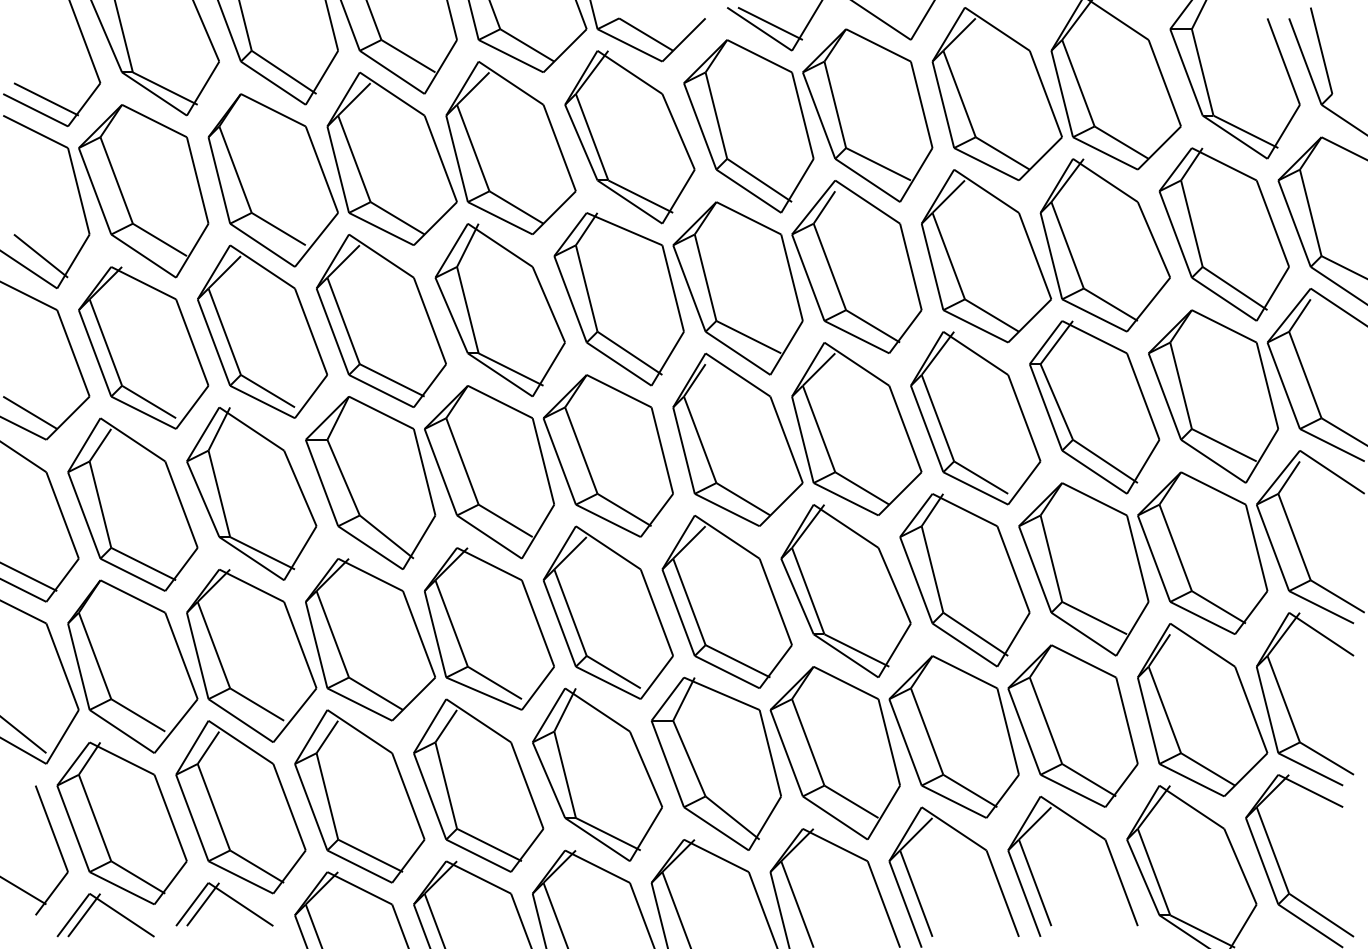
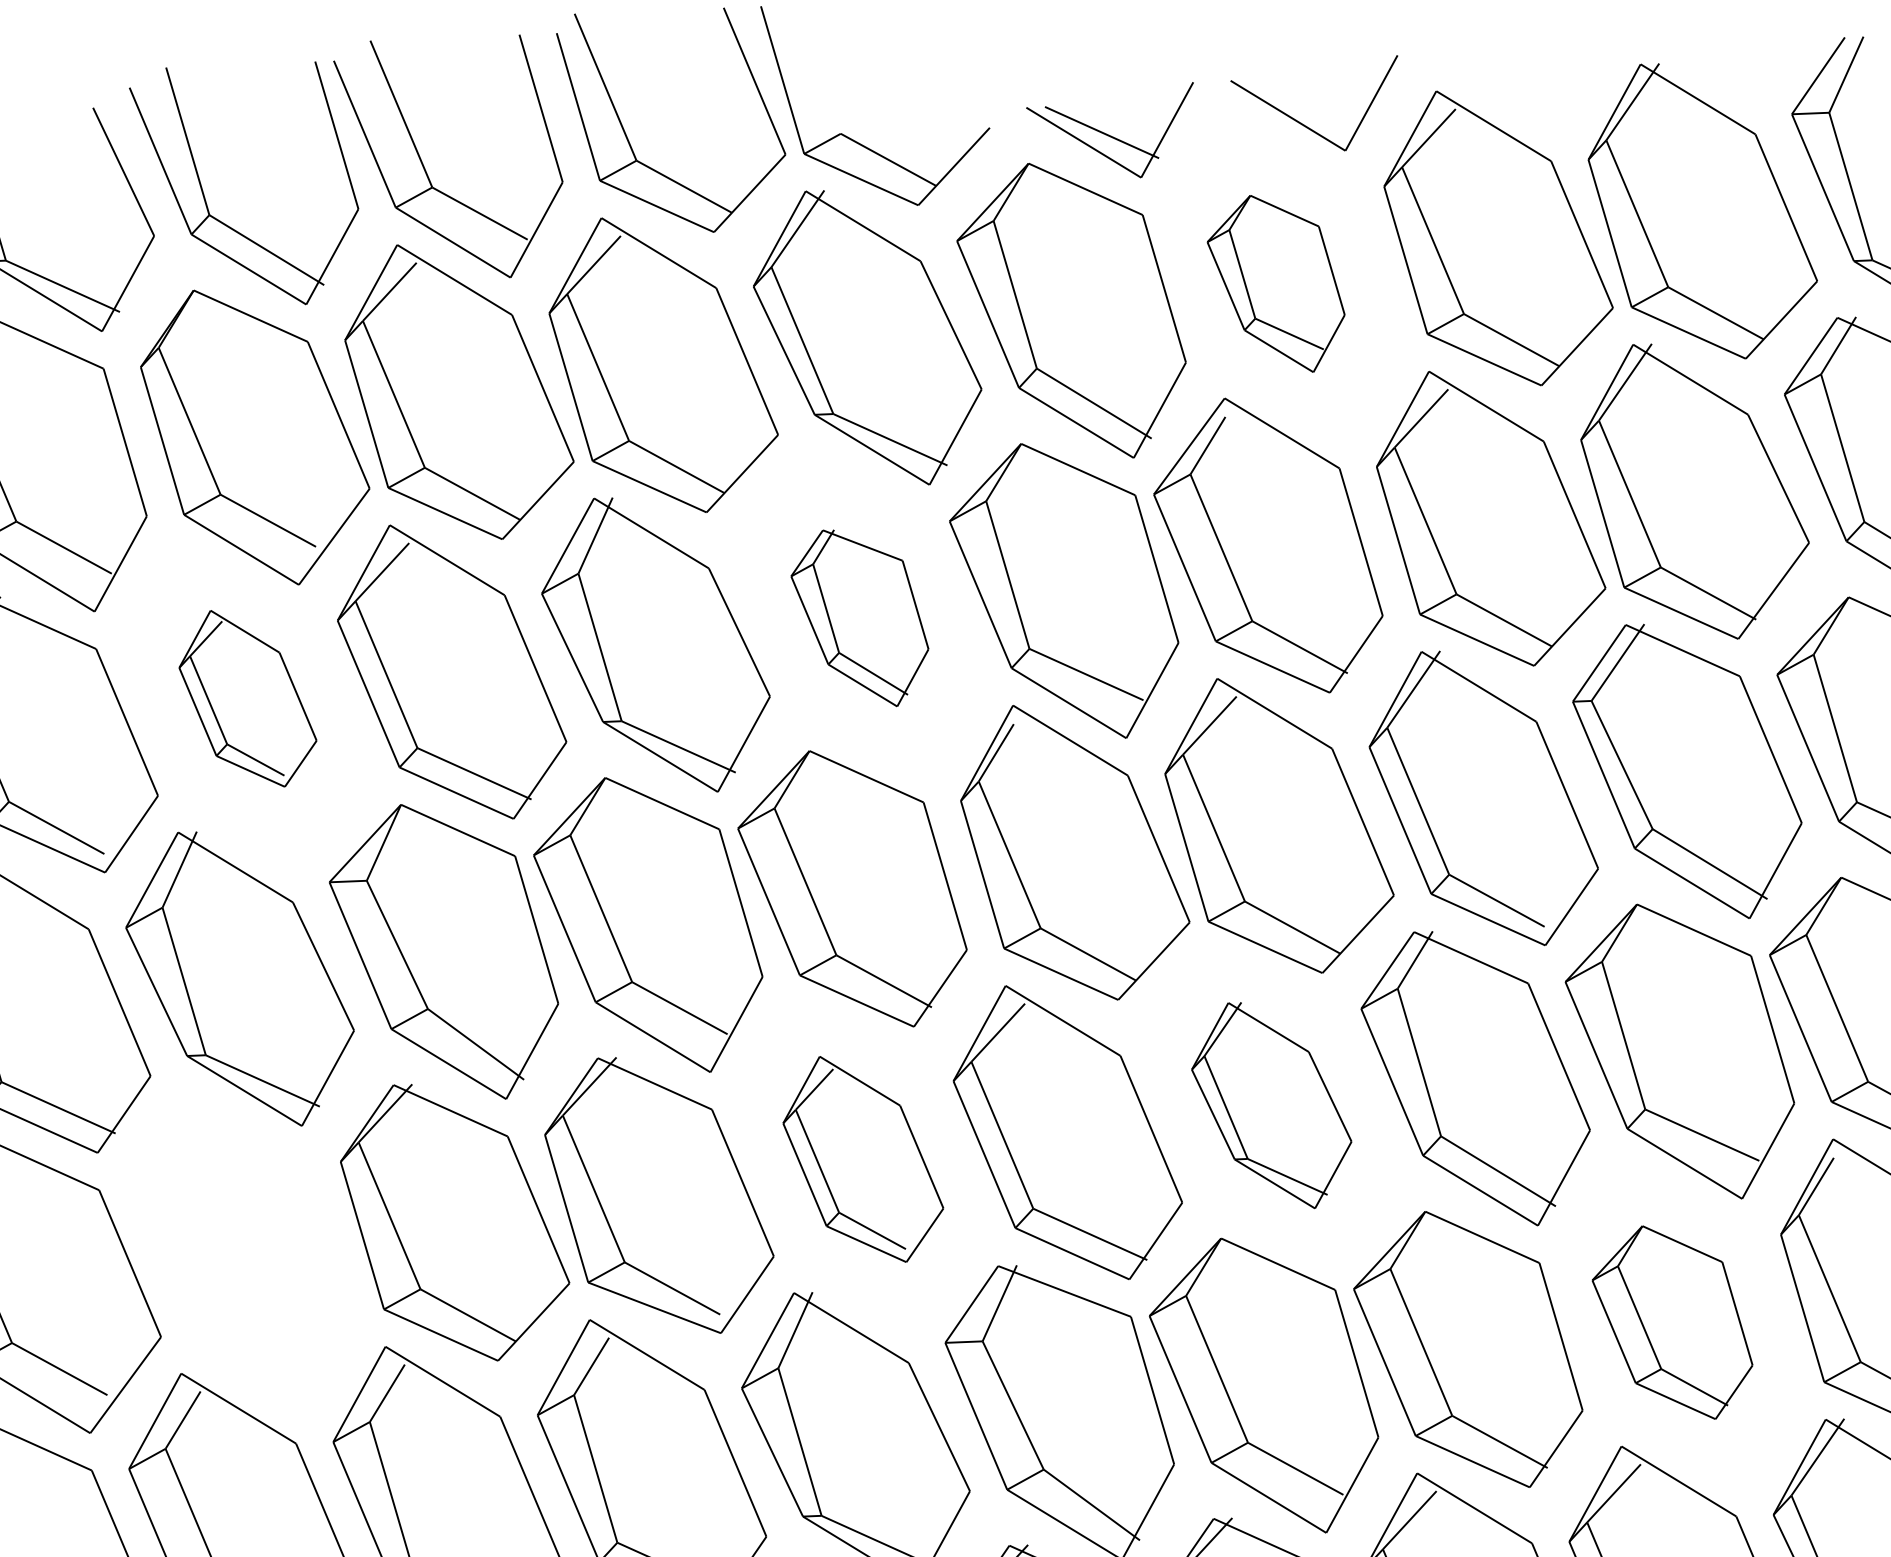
part: (867, 115) -> (1275, 284), size x0.6
part: (618, 299) -> (859, 618), size x0.6
part: (262, 331) -> (247, 698), size x0.6
part: (845, 590) -> (1270, 1104), size x0.7
part: (607, 612) -> (861, 1159), size x0.7
part: (251, 655) -> (250, 1258), removed
part: (1072, 725) -> (1671, 1321), size x0.7

